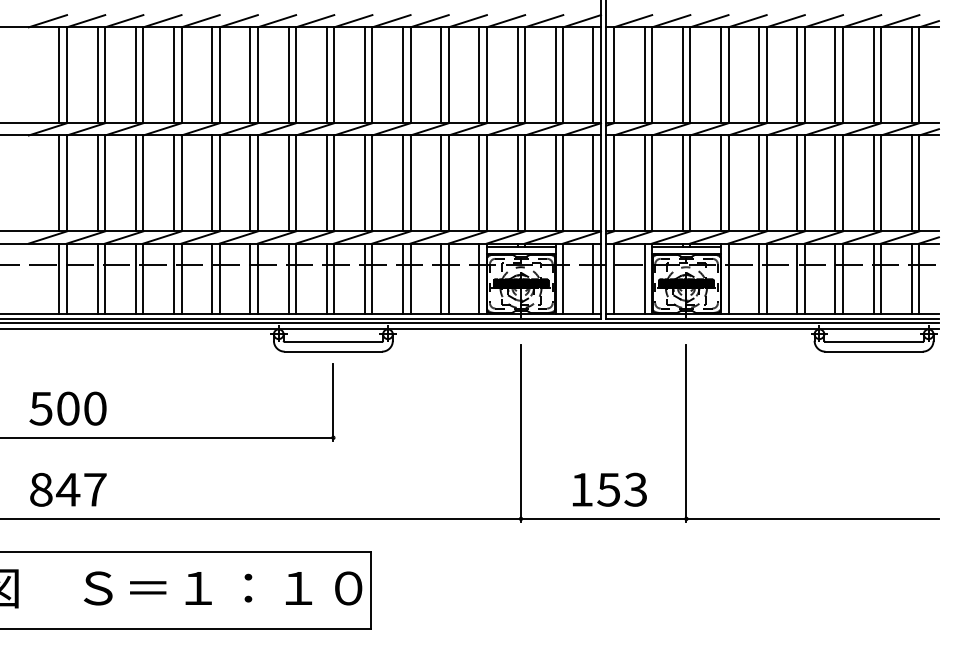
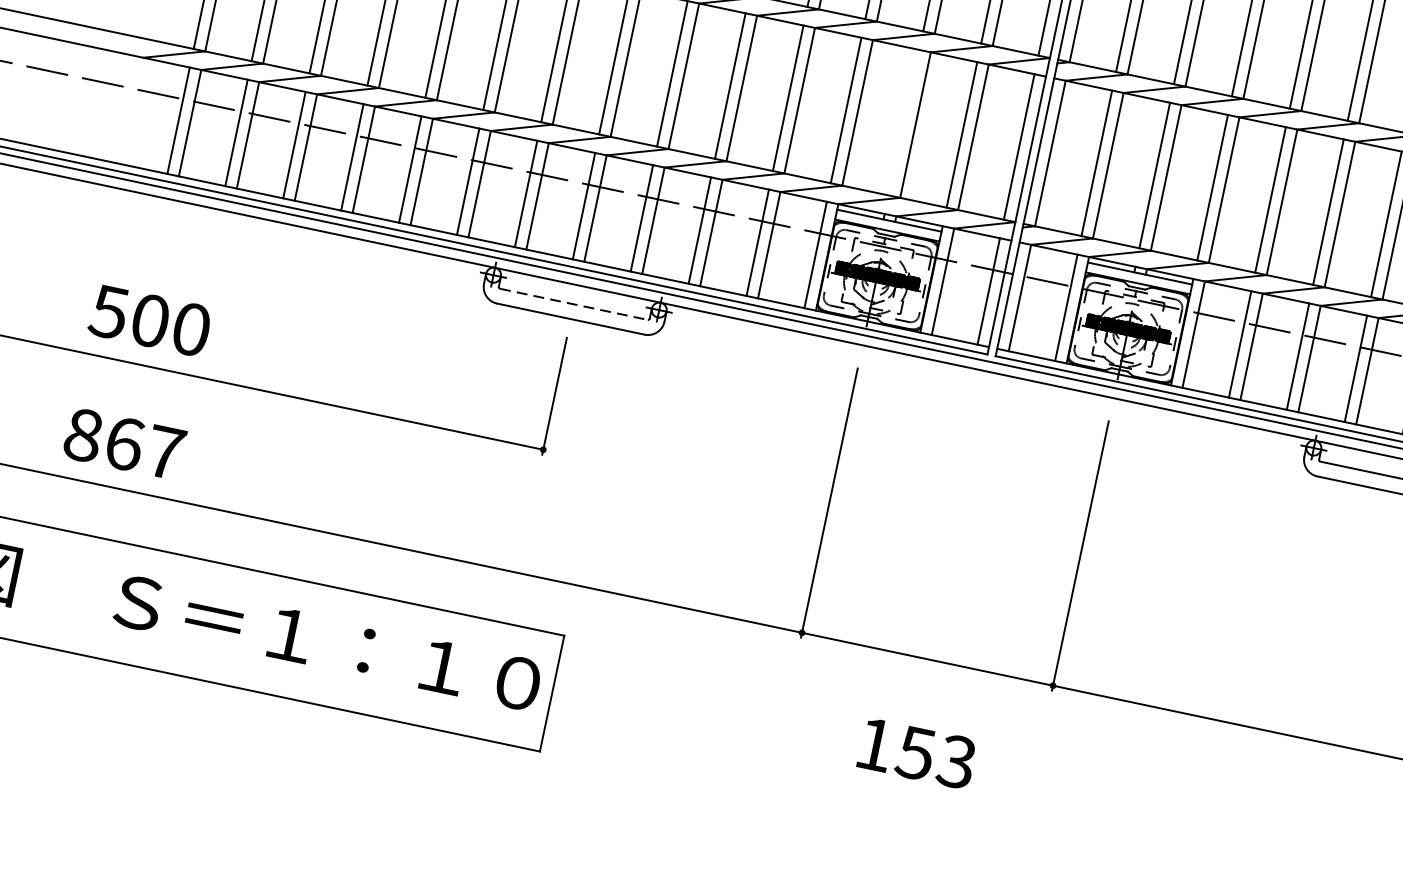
line: (517, 183) -> (903, 122), removed
line: (333, 341) -> (574, 303), solid -> dashed
text: (68, 489) -> (124, 443), 847 -> 867
text: (609, 489) -> (916, 753), moved

